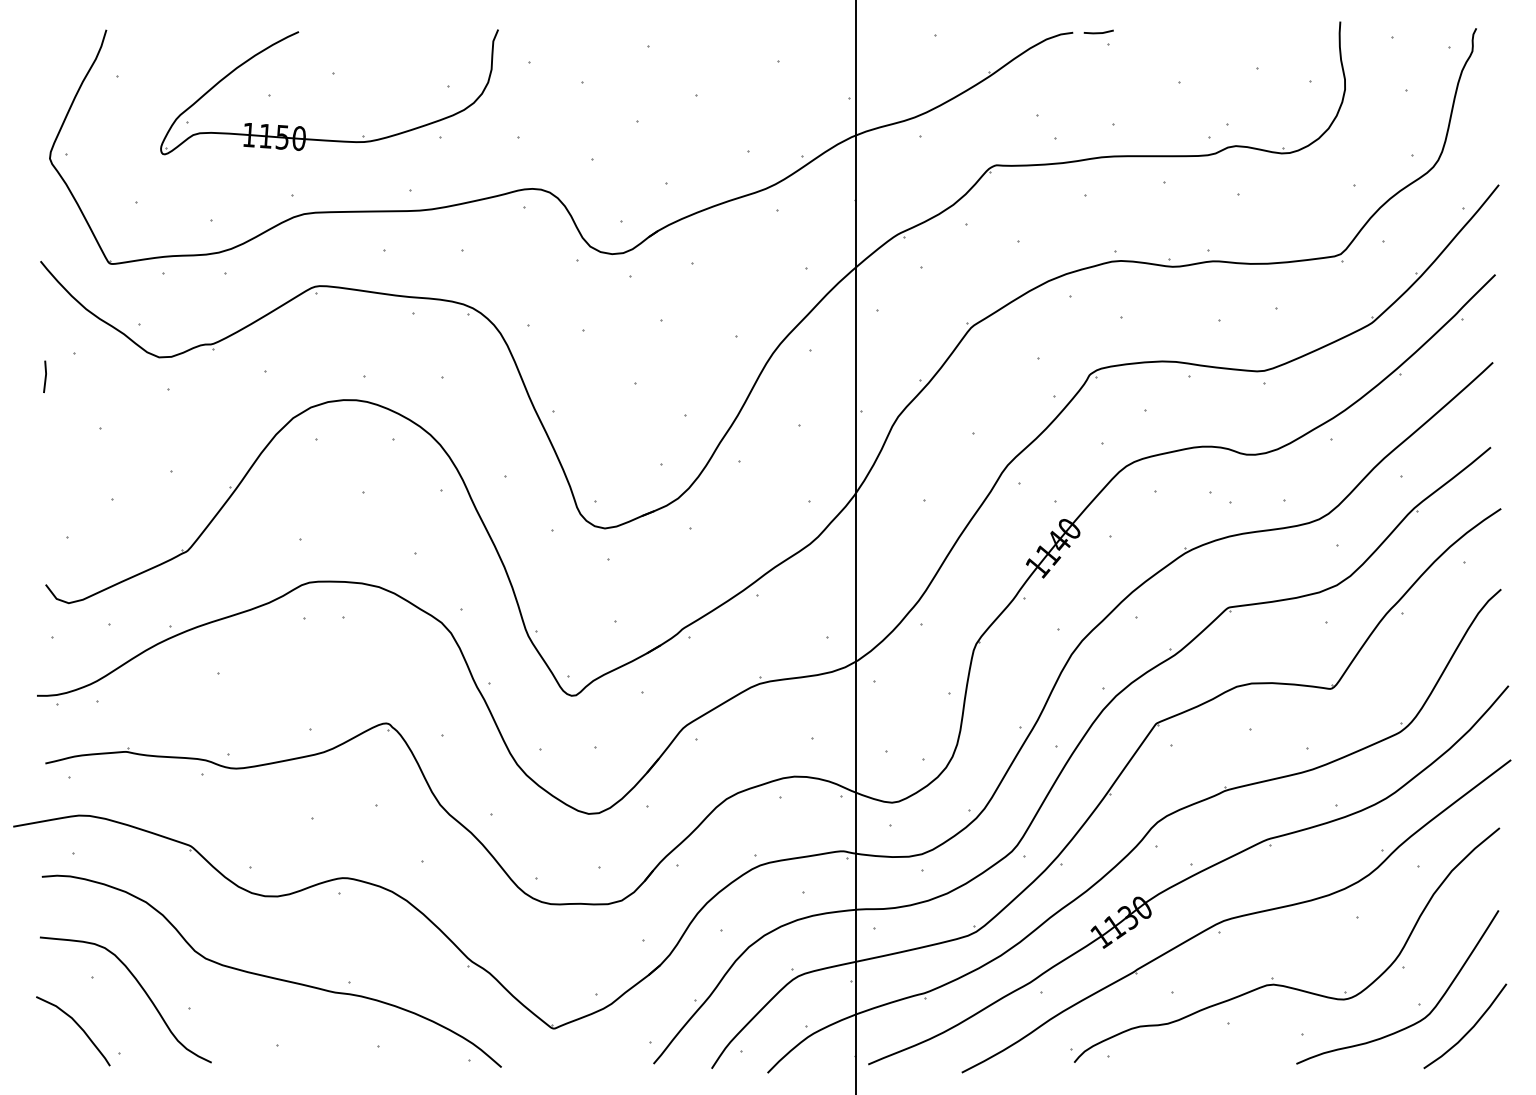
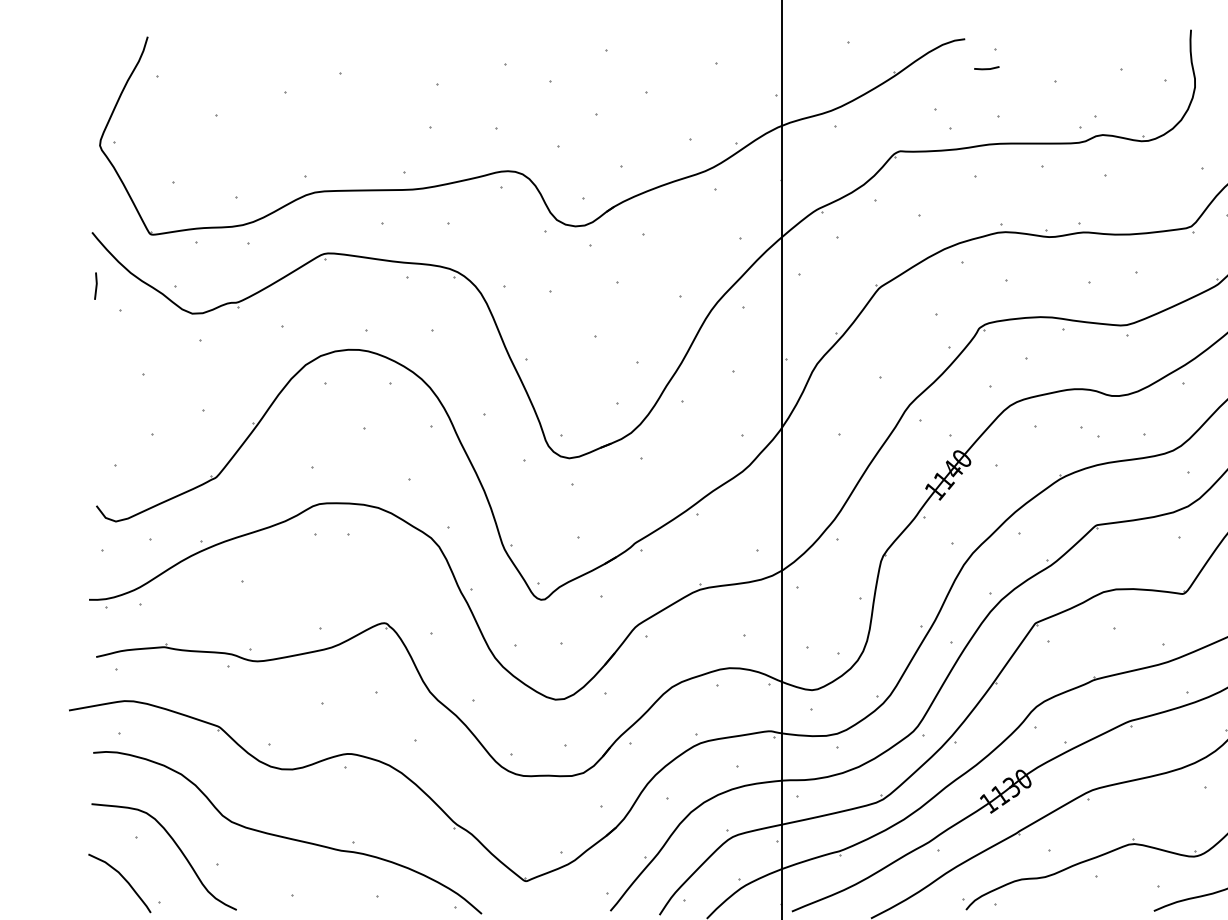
line: (1098, 32) -> (986, 68), moved
part: (302, 126) -> (313, 118), removed
line: (45, 376) -> (96, 285), moved

